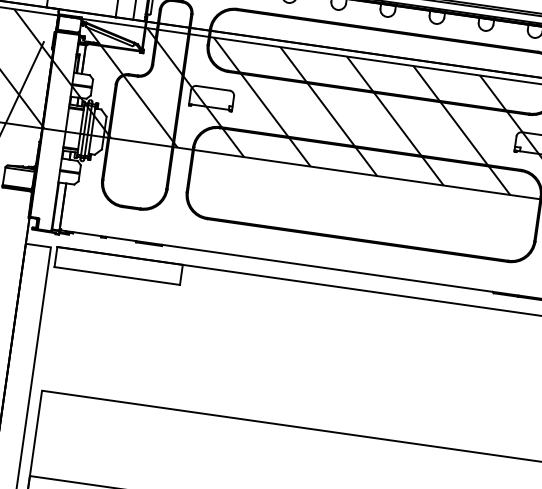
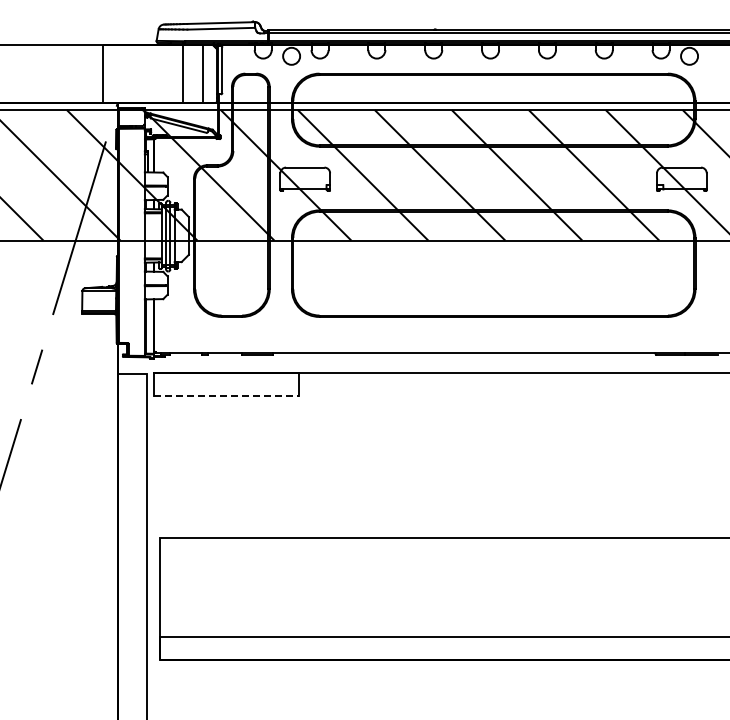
line: (117, 275) -> (226, 395), solid -> dashed

